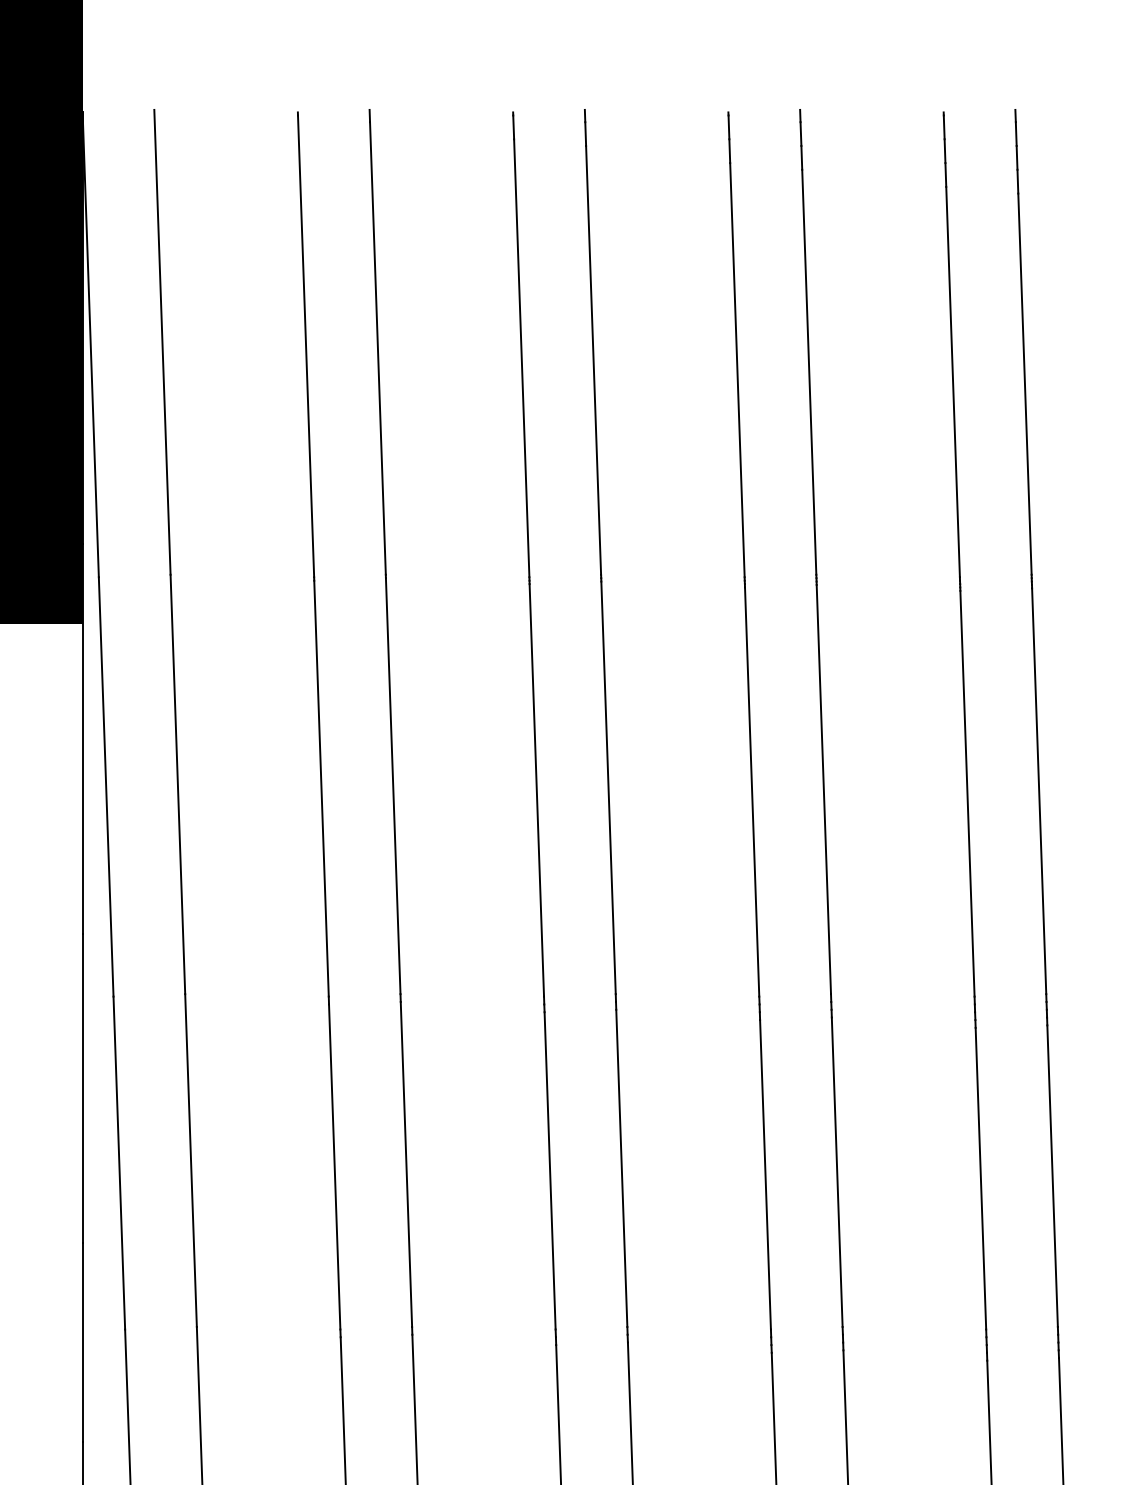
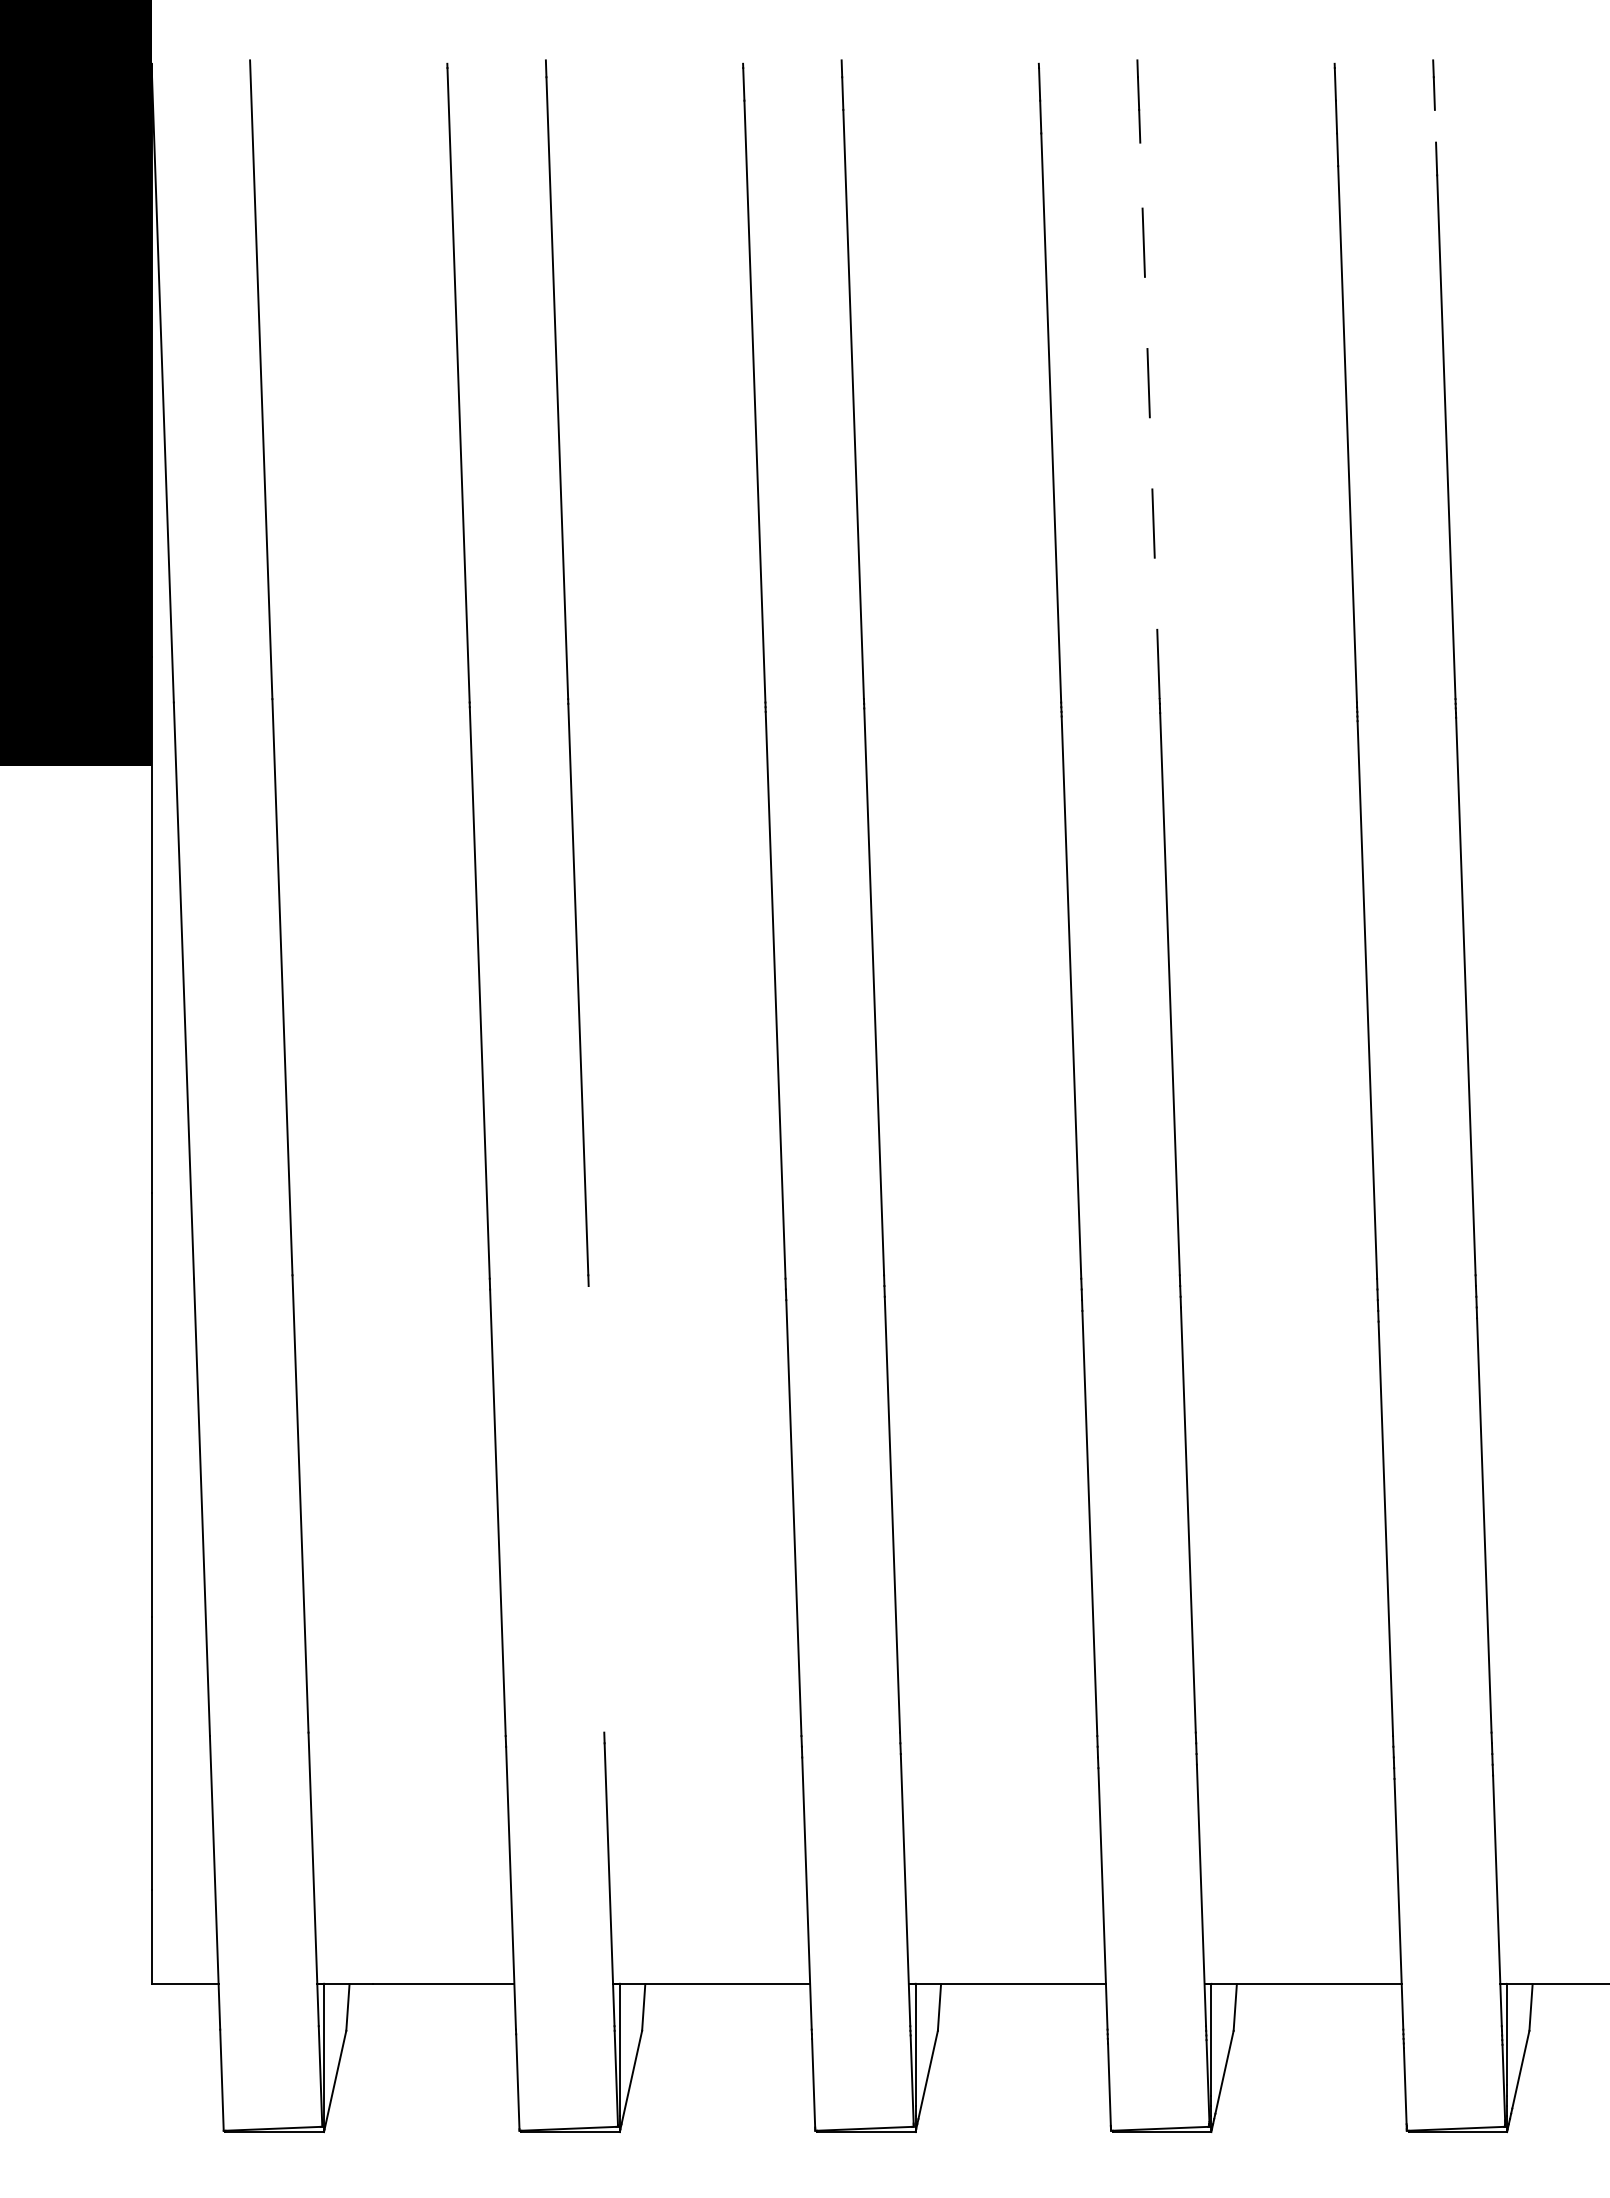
line: (1017, 157) -> (1435, 125), removed
line: (808, 372) -> (1149, 420), solid -> dashed
line: (406, 1164) -> (596, 1509), removed

